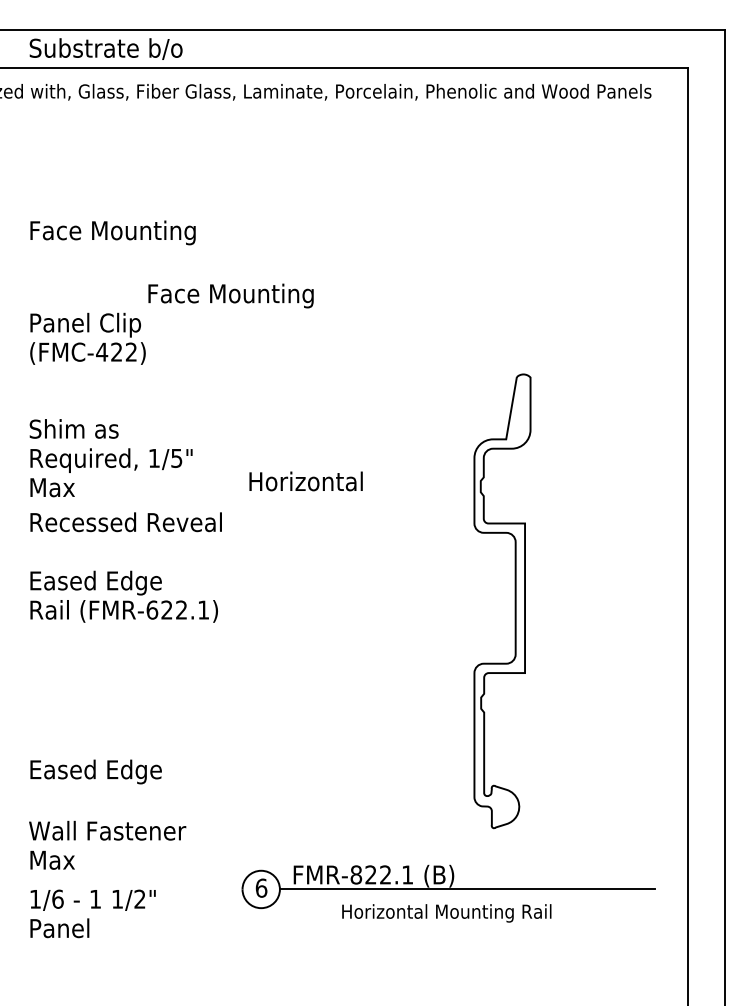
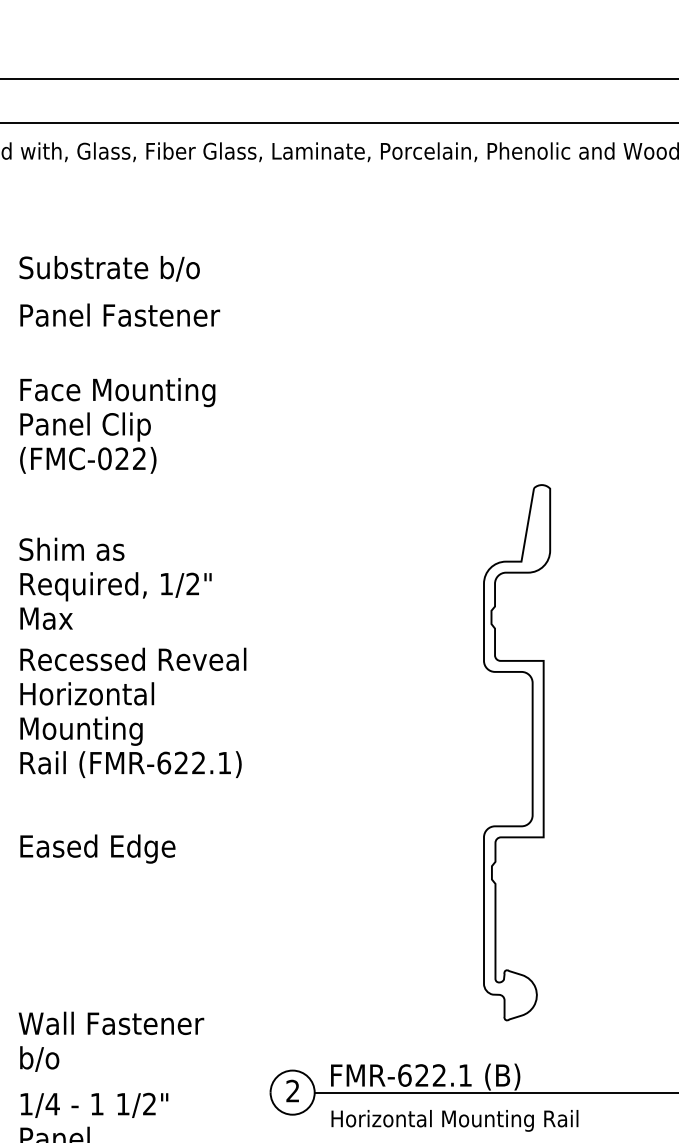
text: (105, 48) -> (108, 268), moved
text: (115, 232) -> (120, 317), Face Mounting -> Panel Fastener
text: (230, 295) -> (117, 391), moved
text: (102, 351) -> (105, 458), (FMC-422) -> (FMC-022)
text: (176, 458) -> (192, 584), 1/5" -> 1/2"
text: (305, 481) -> (86, 693), moved
text: (96, 582) -> (98, 730), Eased Edge -> Mounting
part: (514, 601) -> (531, 752), moved
text: (95, 771) -> (97, 848), moved
text: (52, 860) -> (46, 1058), Max -> b/o
text: (356, 874) -> (405, 1074), FMR-822.1 -> FMR-622.1
text: (261, 887) -> (292, 1090), 6 -> 2
text: (57, 898) -> (52, 1103), 1/6 -> 1/4
text: (446, 913) -> (454, 1120), moved

